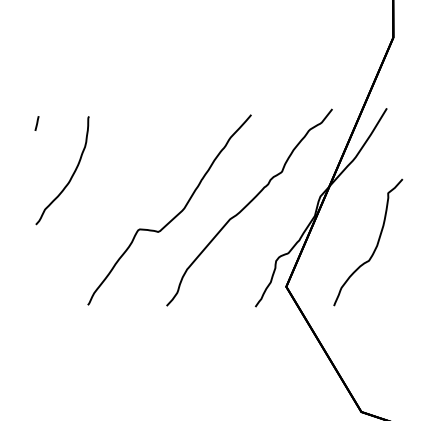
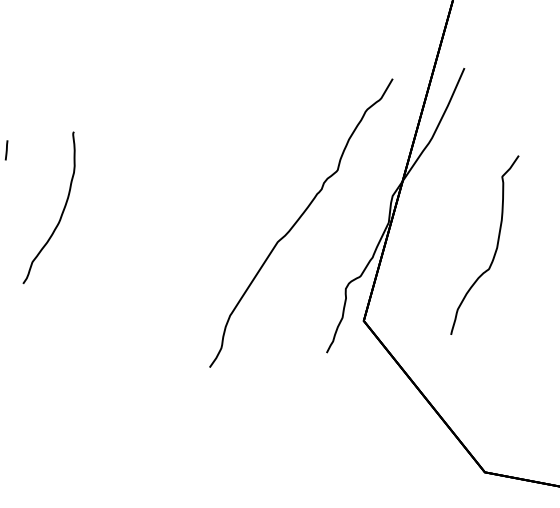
part: (175, 215) -> (205, 246), removed
part: (375, 246) -> (495, 249), moved

